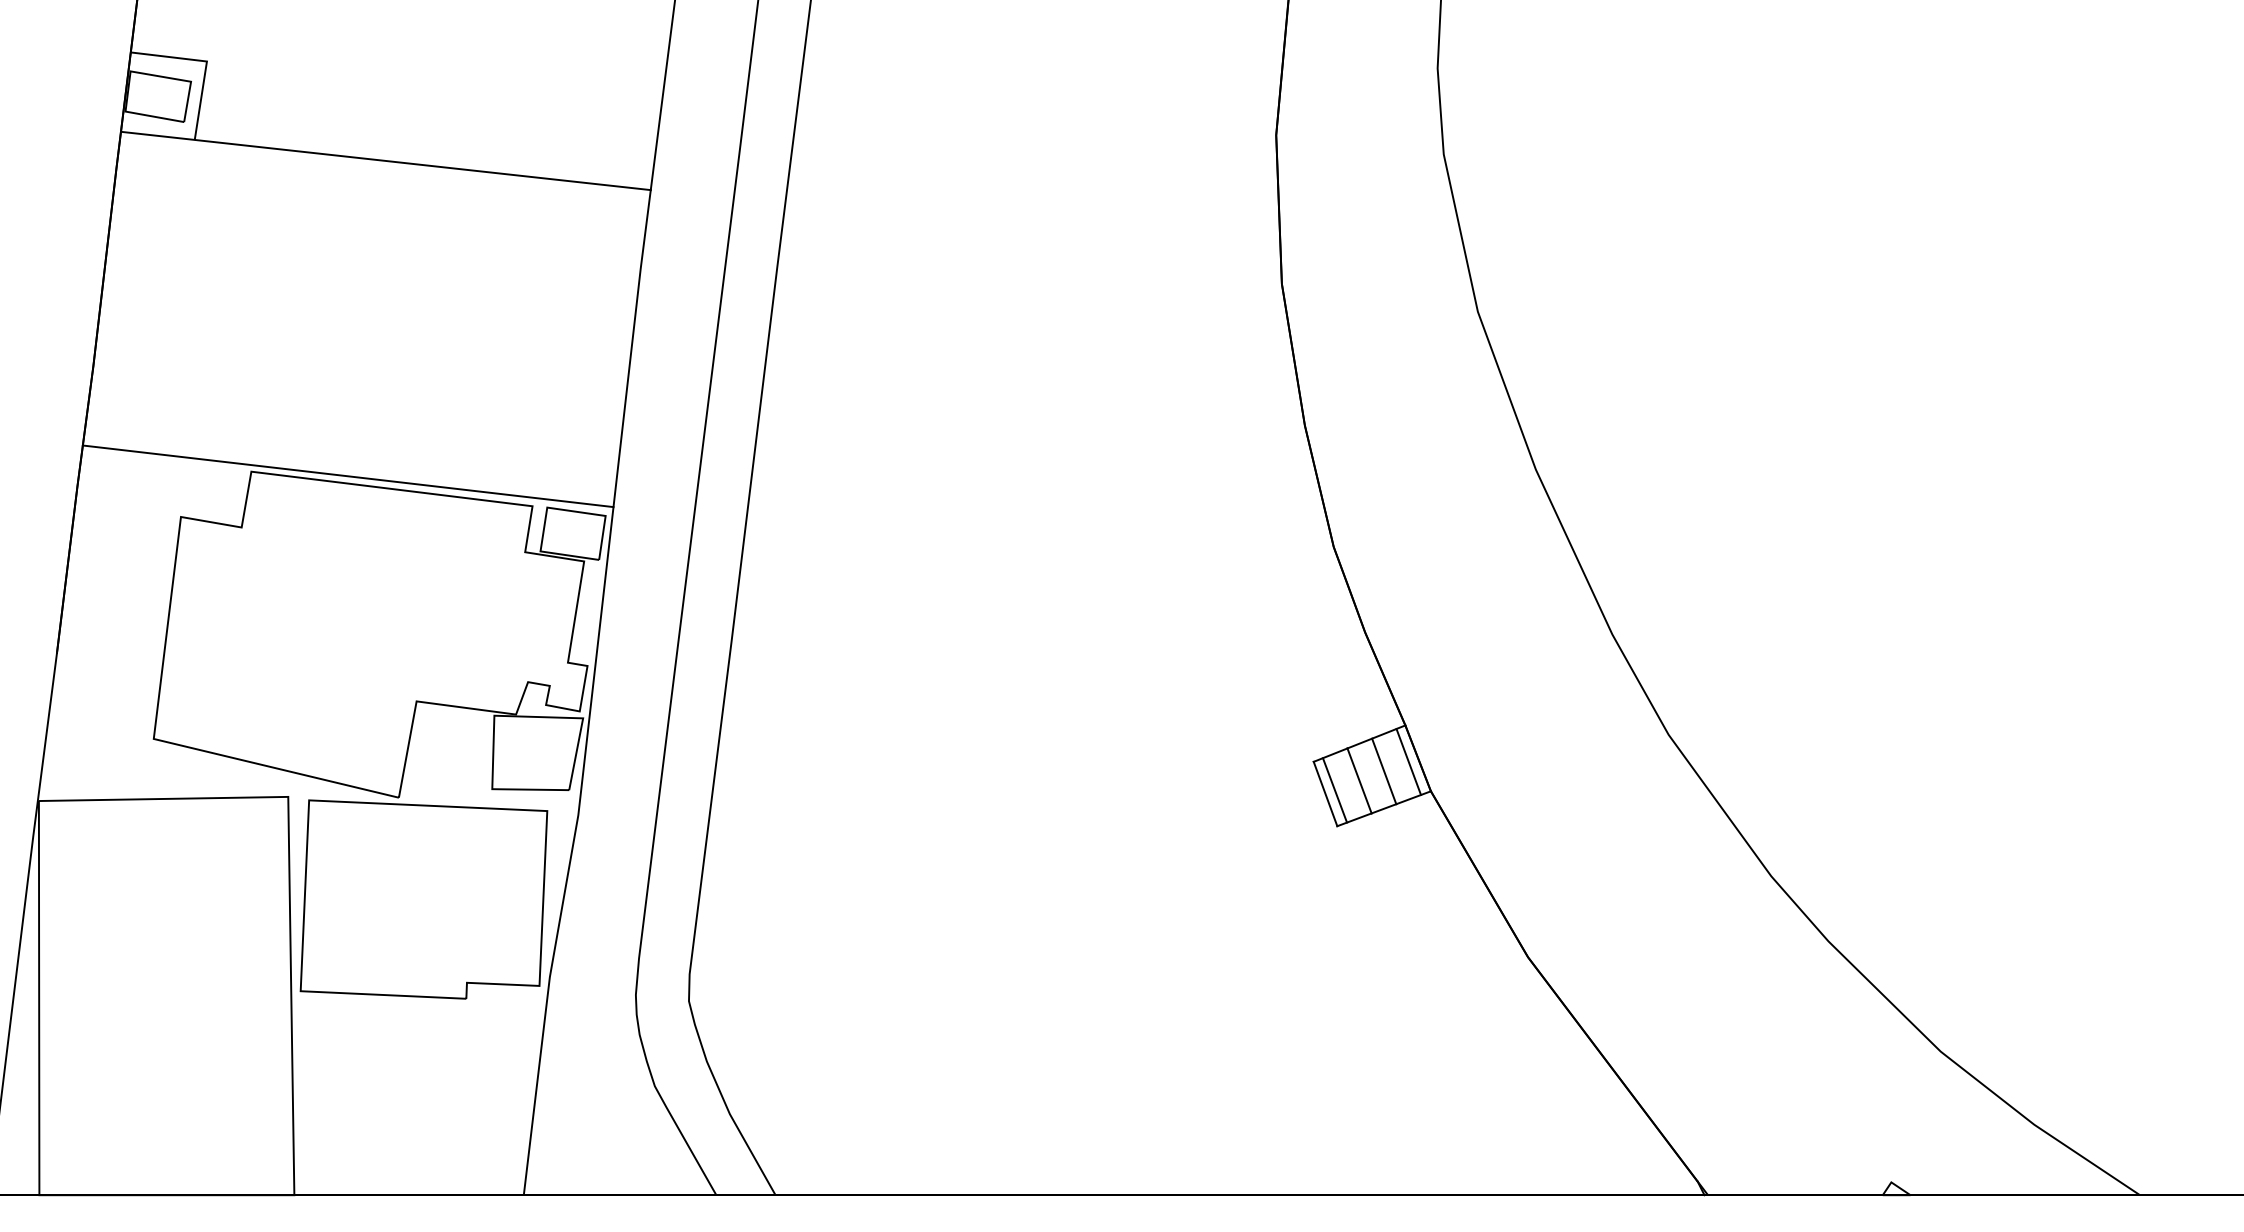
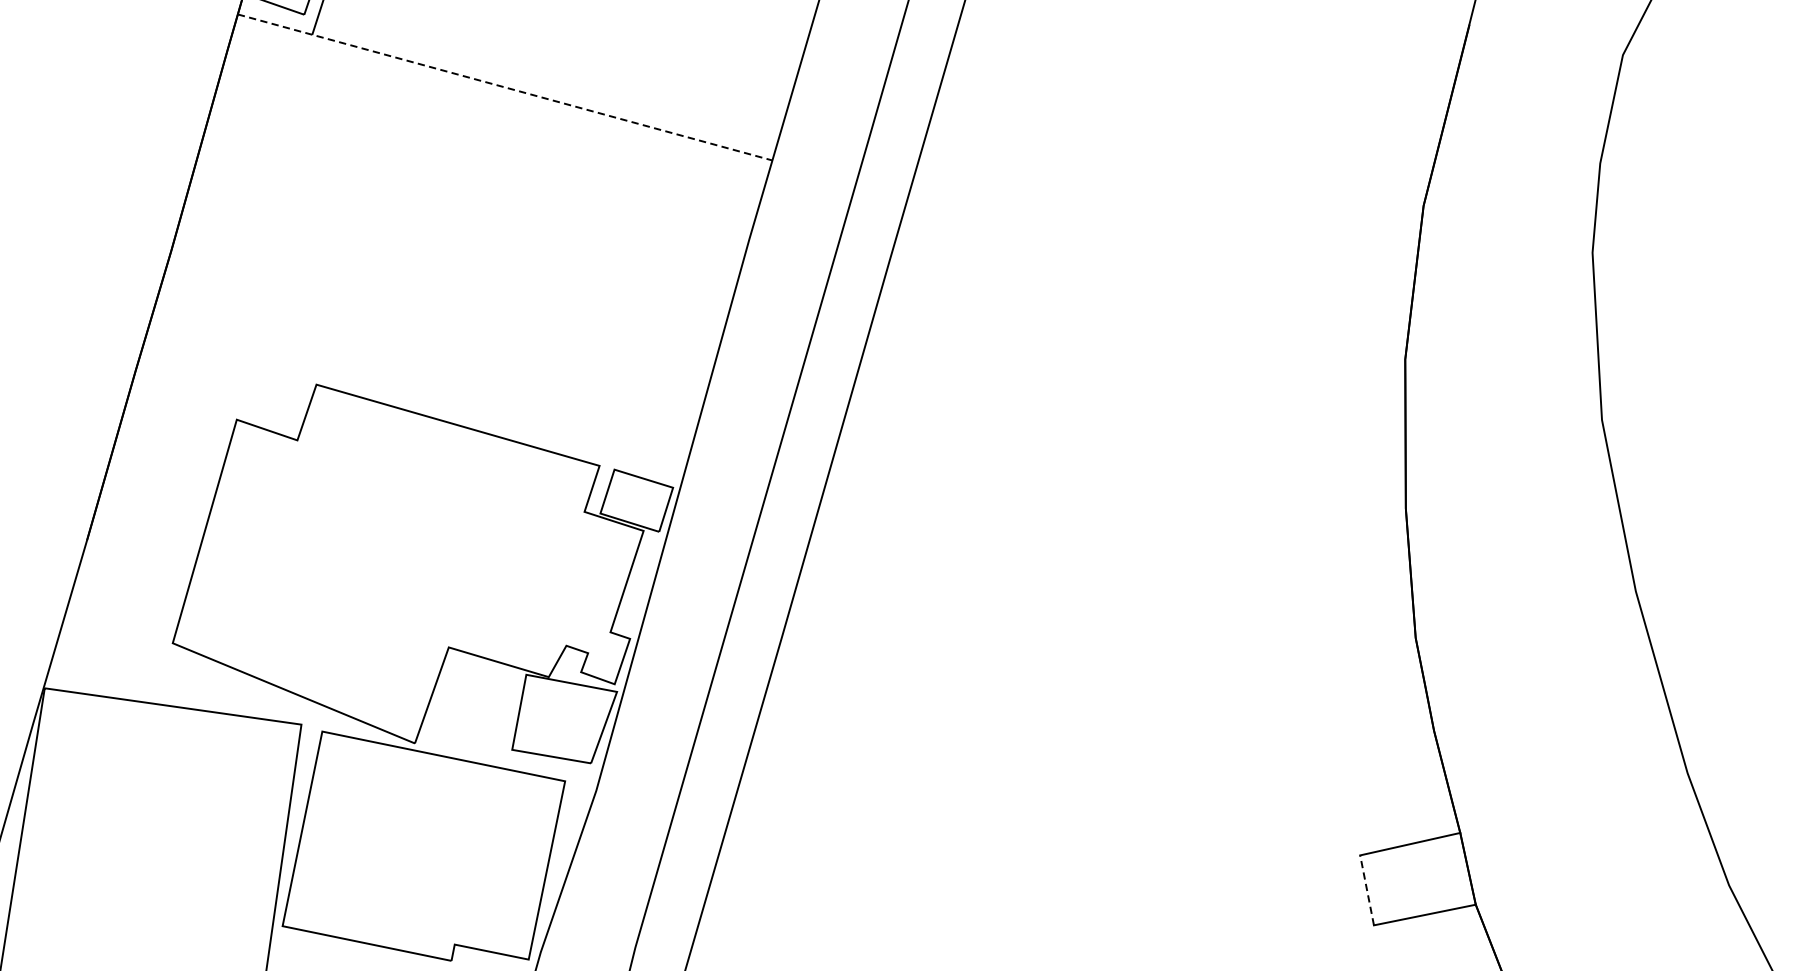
line: (385, 160) -> (504, 86), solid -> dashed
line: (347, 476) -> (414, 405), removed
line: (1408, 761) -> (1457, 870), removed
line: (1384, 771) -> (1431, 876), removed
line: (1359, 780) -> (1404, 882), removed
line: (1334, 790) -> (1376, 888), removed
line: (1325, 793) -> (1367, 889), solid -> dashed

